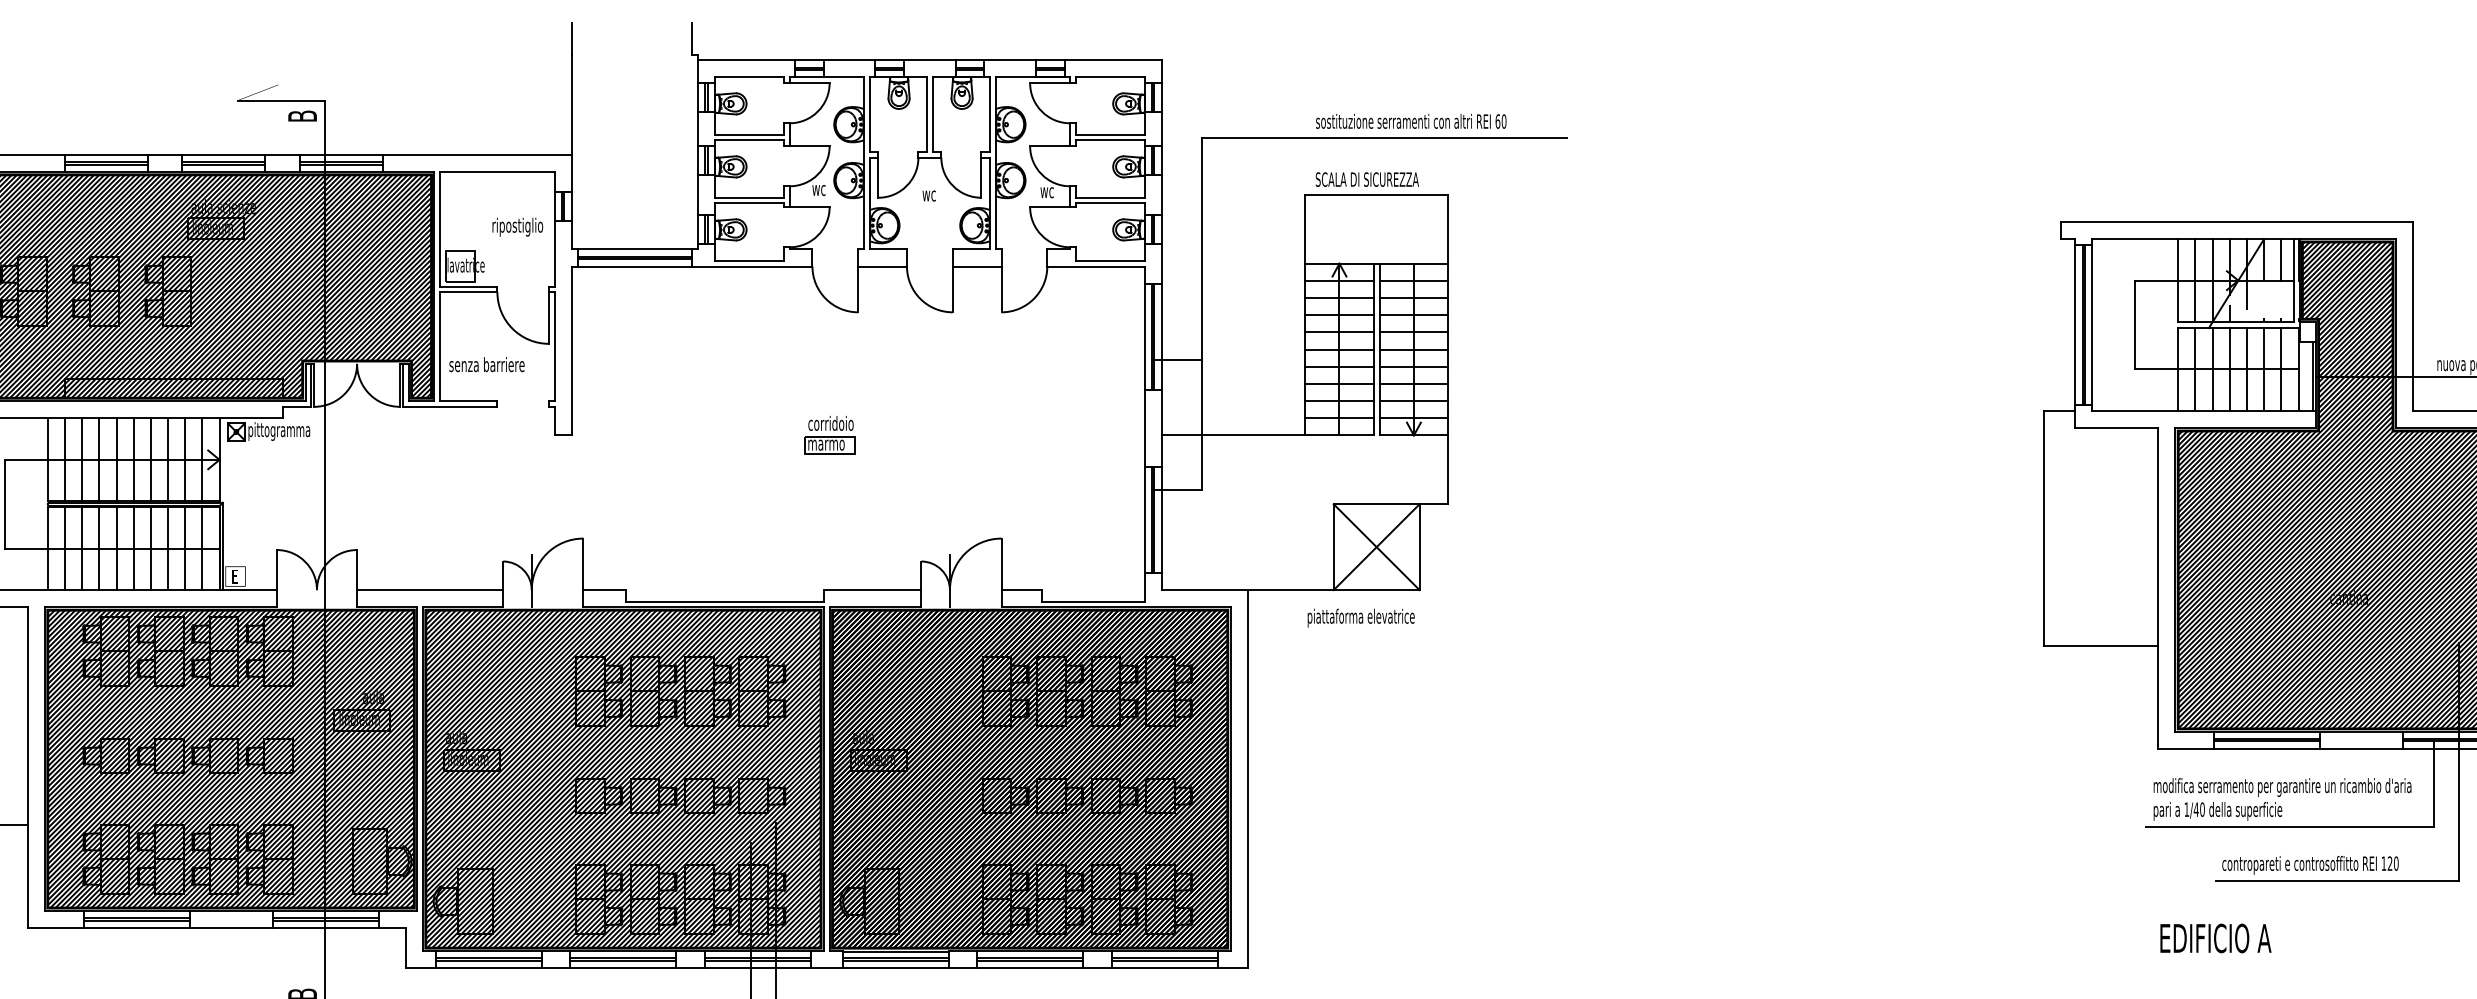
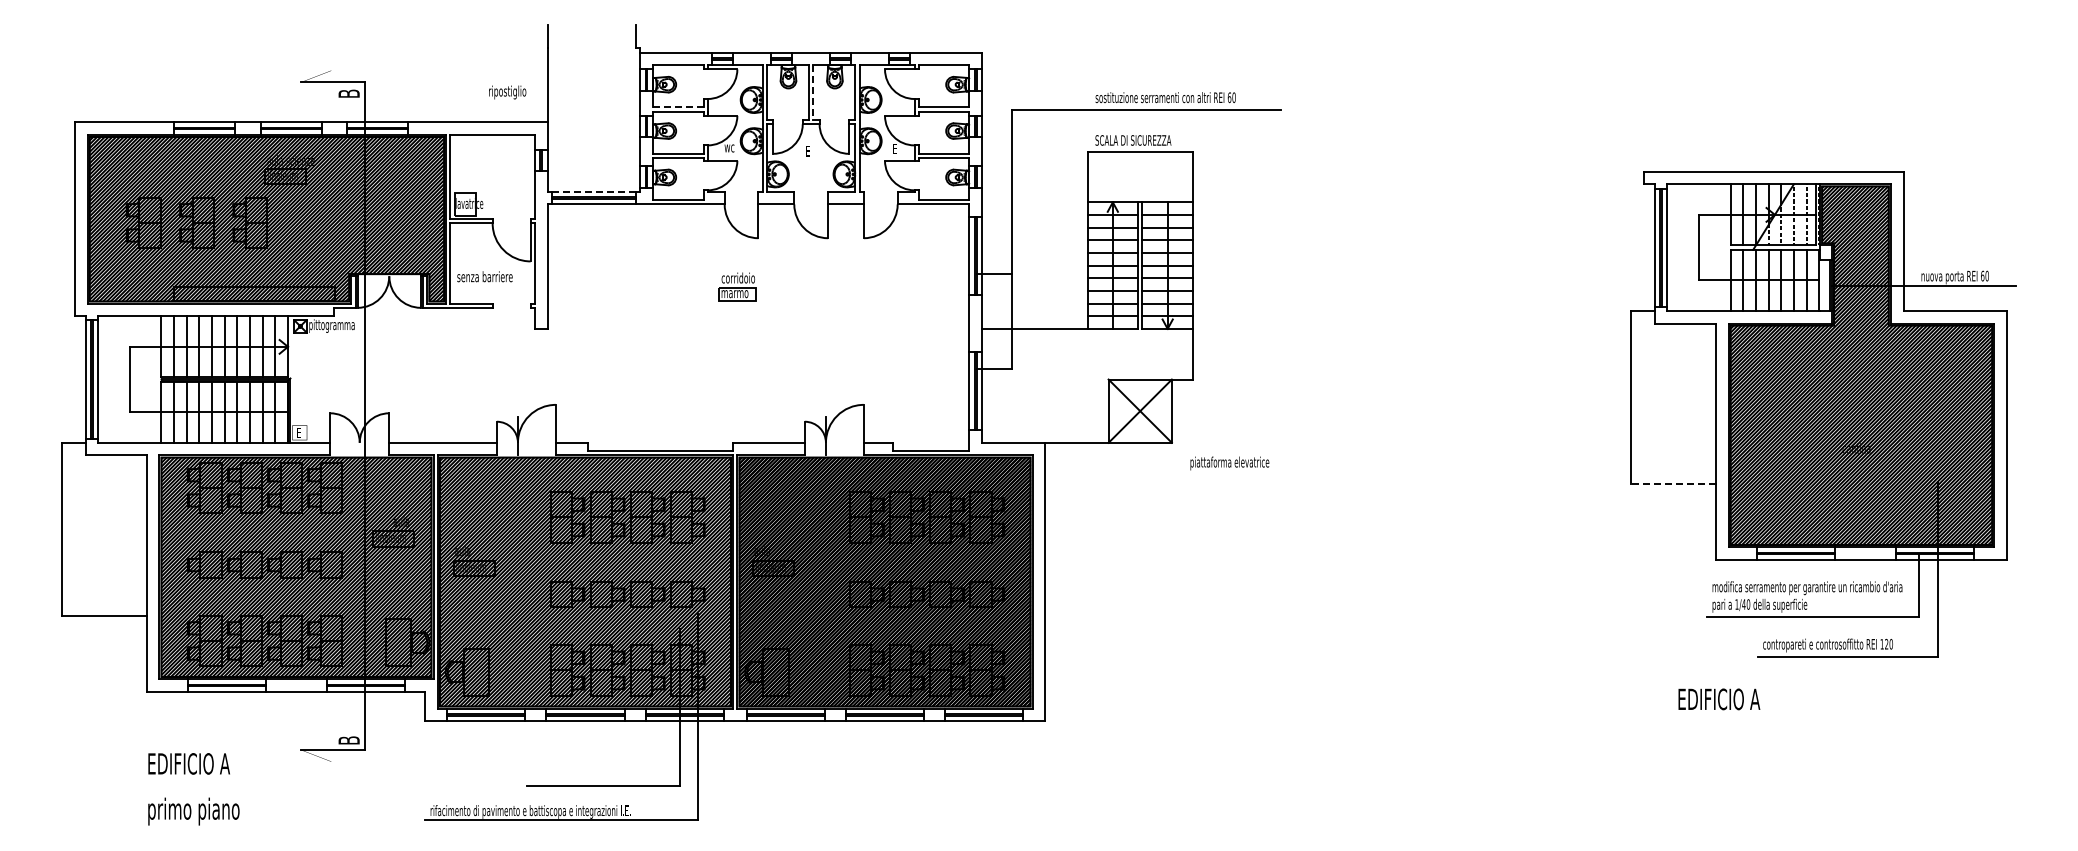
line: (933, 115) -> (813, 93), solid -> dashed
line: (749, 134) -> (678, 107), solid -> dashed
text: (1047, 191) -> (897, 149), wc -> E
text: (928, 194) -> (810, 151), wc -> E
text: (517, 227) -> (507, 92), moved
line: (634, 248) -> (593, 191), solid -> dashed
part: (829, 434) -> (737, 286), moved
text: (1360, 618) -> (1229, 463), moved
line: (2100, 645) -> (1673, 483), solid -> dashed
text: (2216, 938) -> (1719, 699), moved

